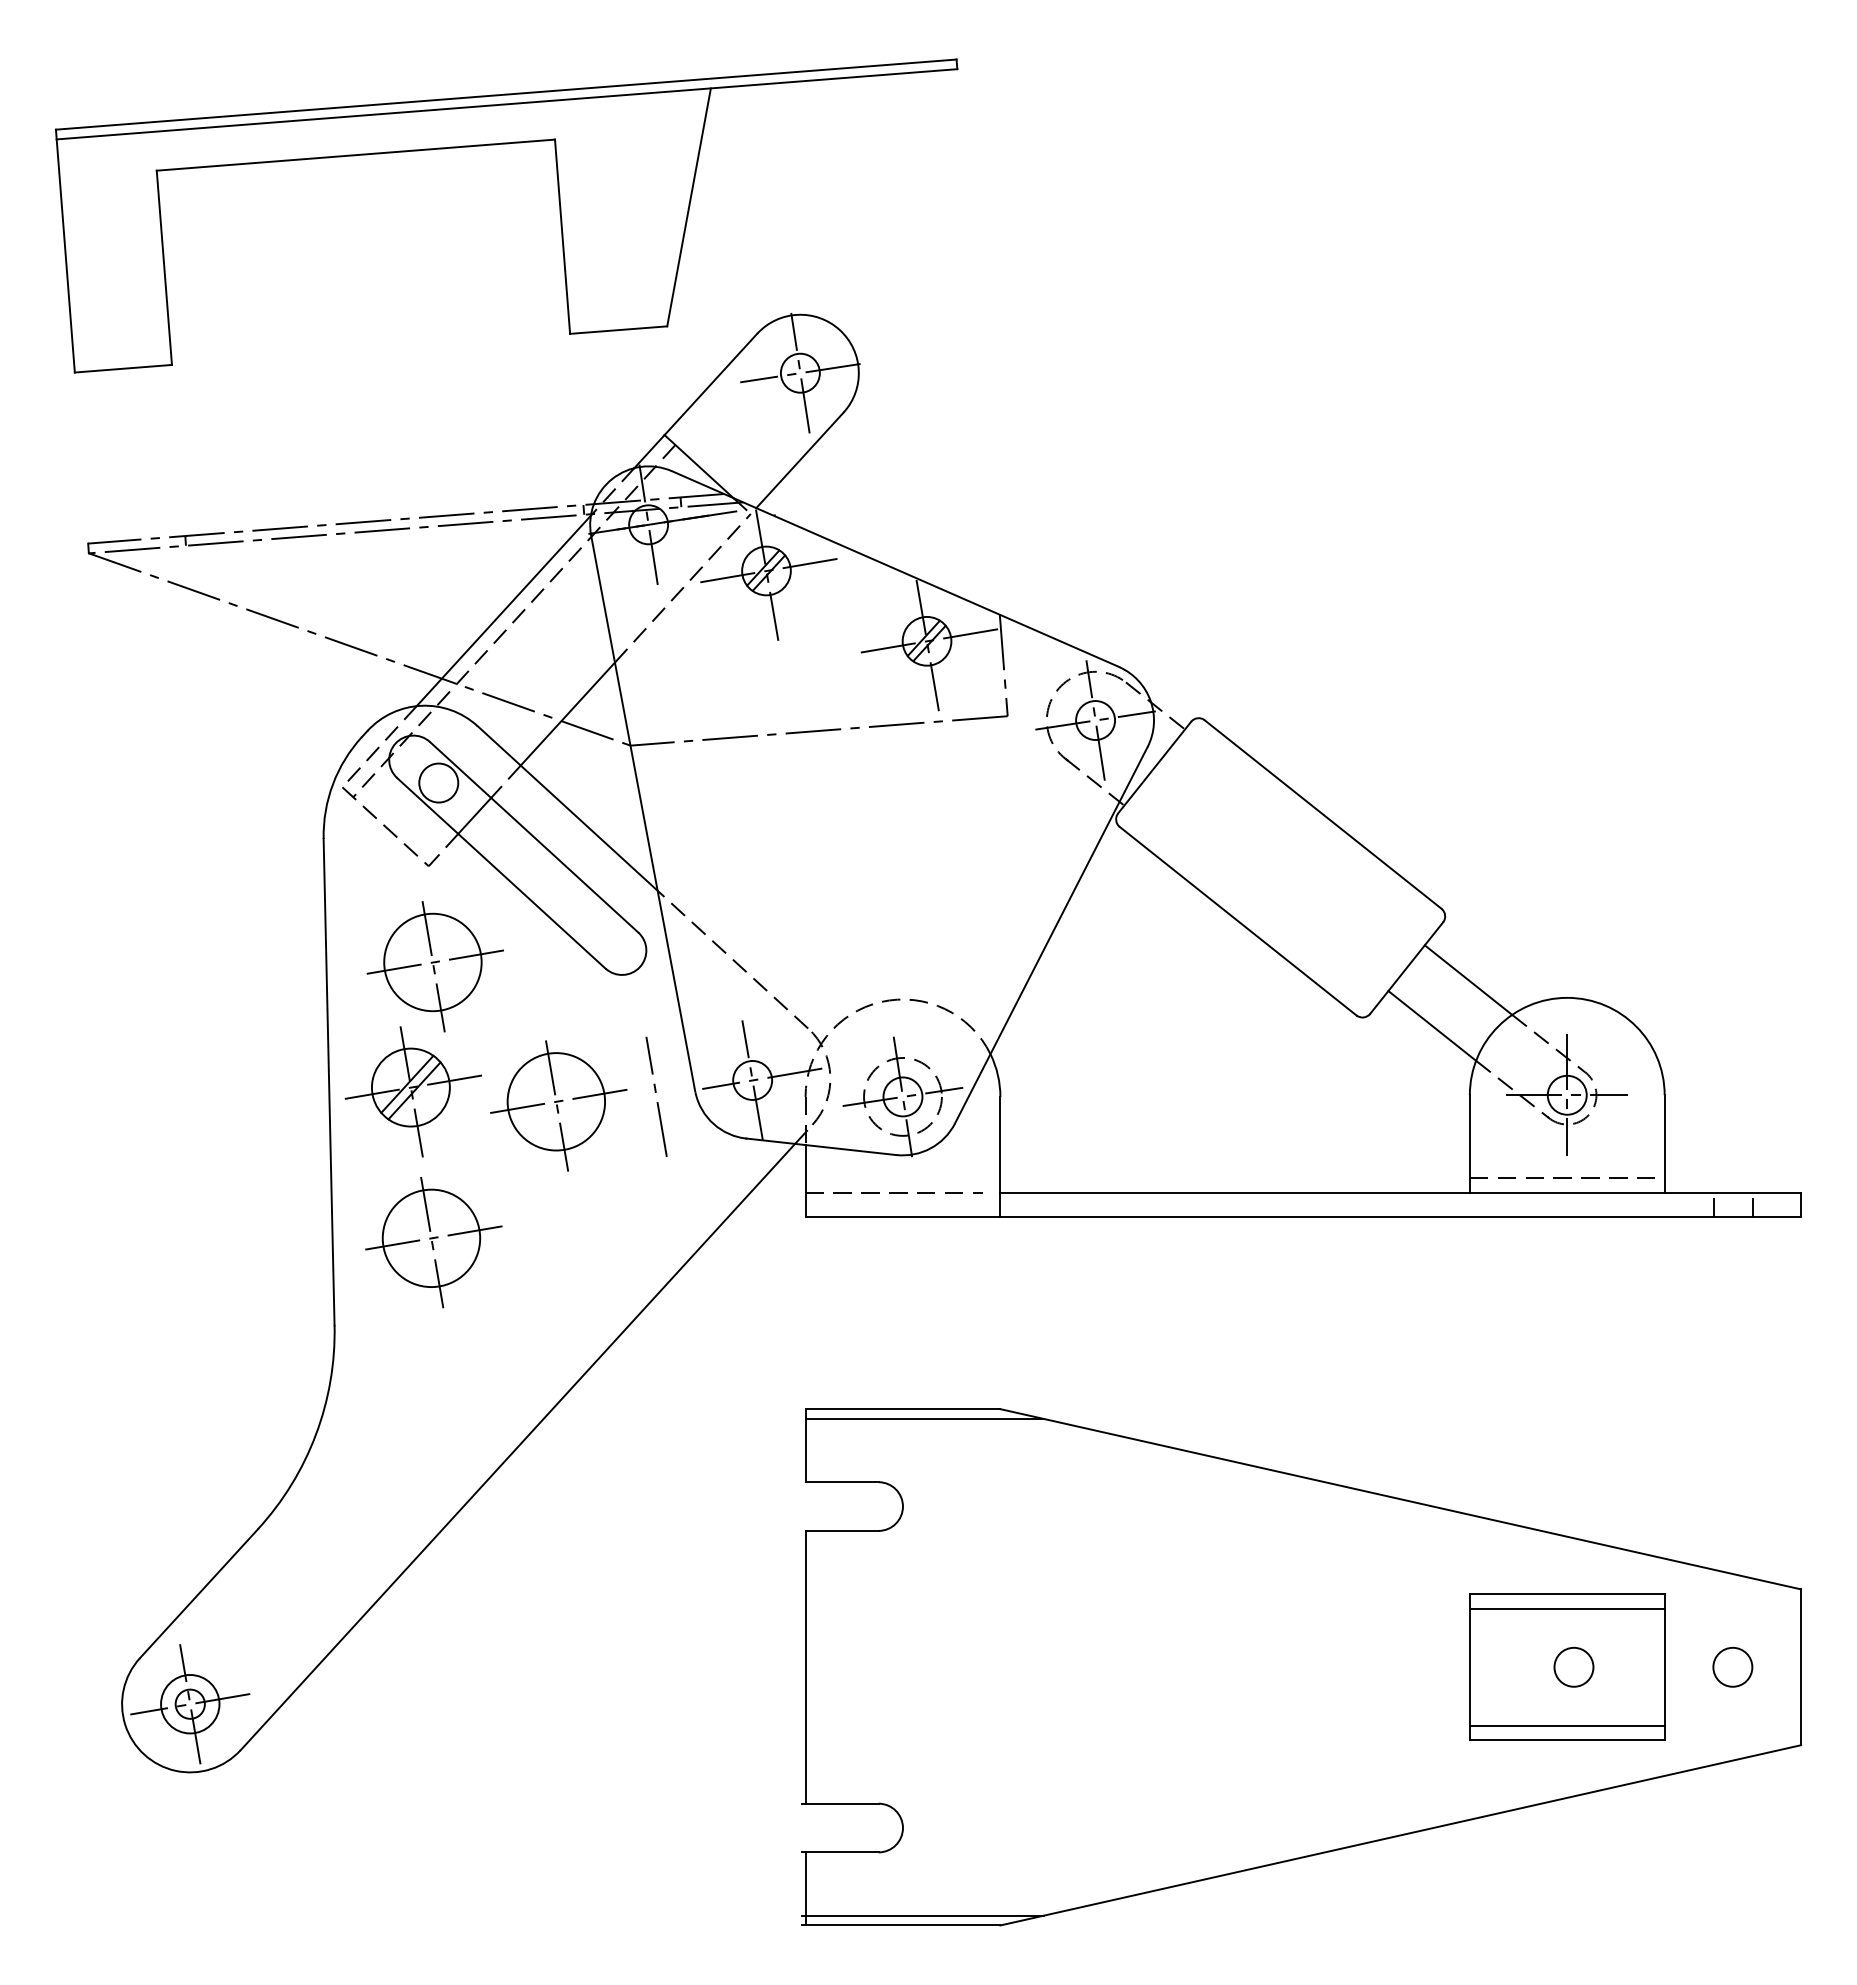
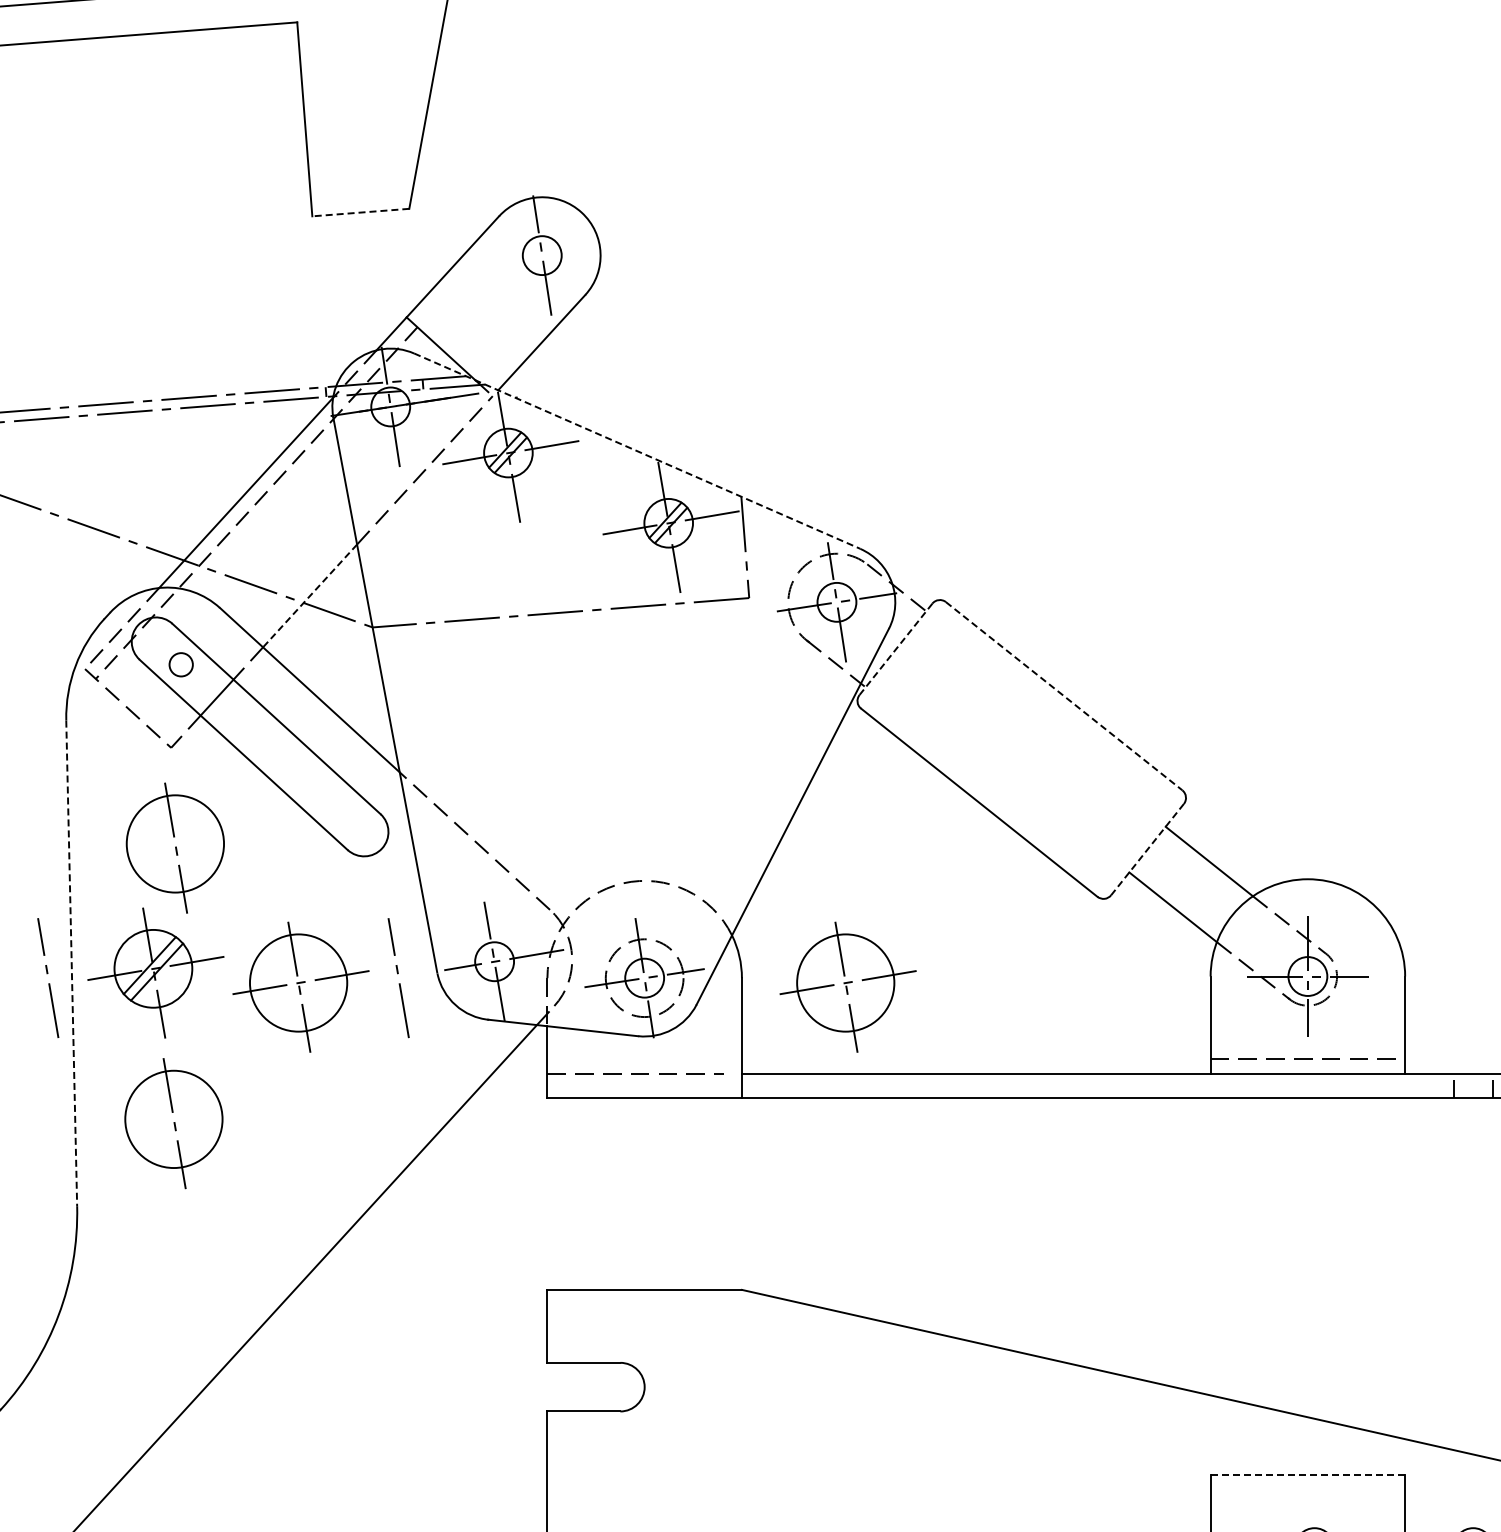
line: (618, 330) -> (360, 212), solid -> dashed
line: (800, 372) -> (542, 254), removed
line: (895, 569) -> (637, 451), solid -> dashed
line: (567, 714) -> (309, 596), solid -> dashed
line: (1154, 767) -> (895, 649), solid -> dashed
circle: (438, 782) -> (180, 664), size x0.6
line: (1323, 814) -> (1064, 696), solid -> dashed
line: (434, 961) -> (176, 842), removed
line: (1406, 968) -> (1147, 849), solid -> dashed
line: (329, 1082) -> (72, 963), solid -> dashed
line: (305, 1092) -> (48, 973), added
part: (1106, 1105) -> (847, 986), added
line: (433, 1237) -> (175, 1118), removed
line: (924, 1418) -> (666, 1299), removed
line: (1566, 1594) -> (1307, 1474), solid -> dashed
line: (1566, 1608) -> (1307, 1488), removed

